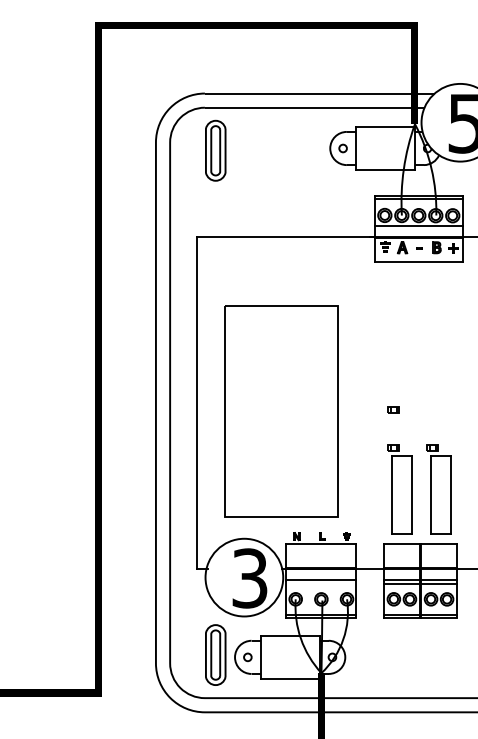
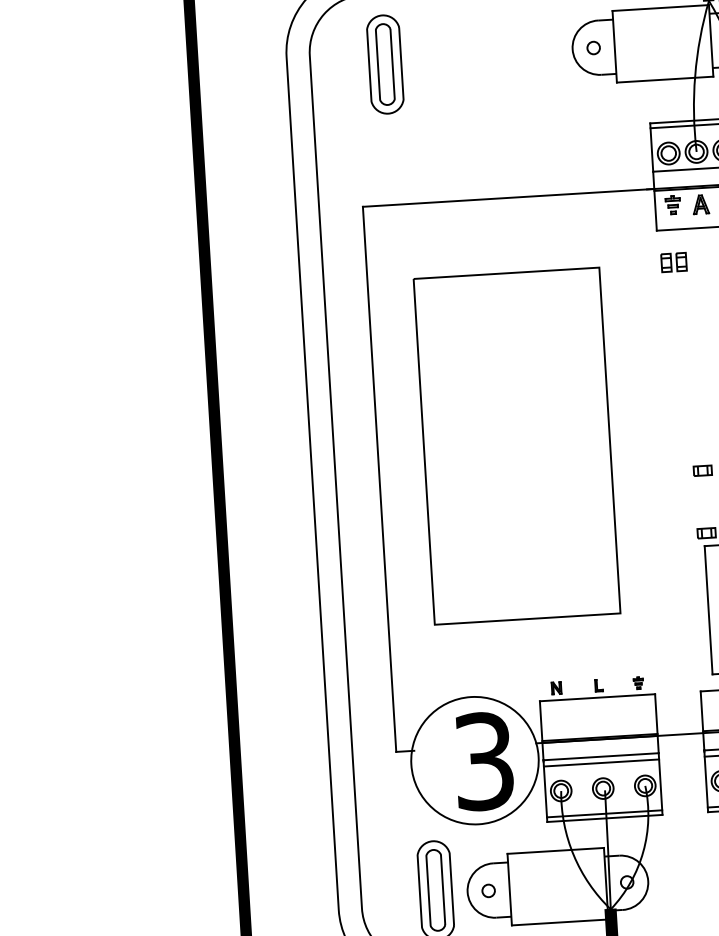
part: (383, 281) -> (673, 261), added
part: (281, 411) -> (516, 445), moved
line: (321, 583) -> (601, 762), added

